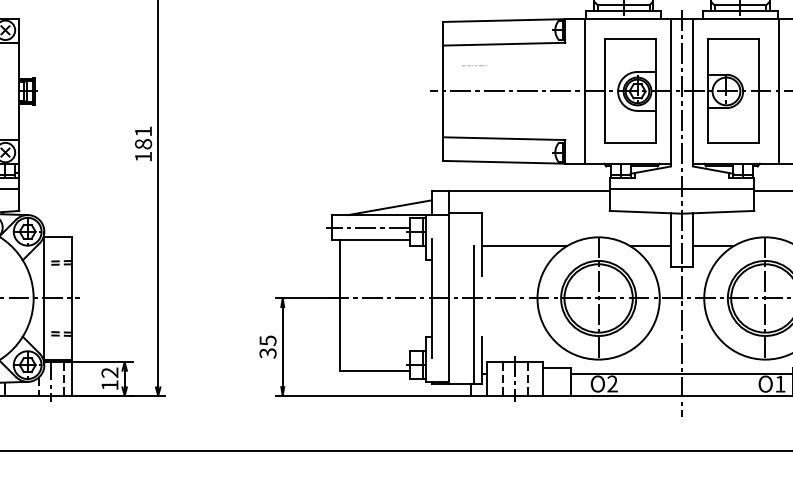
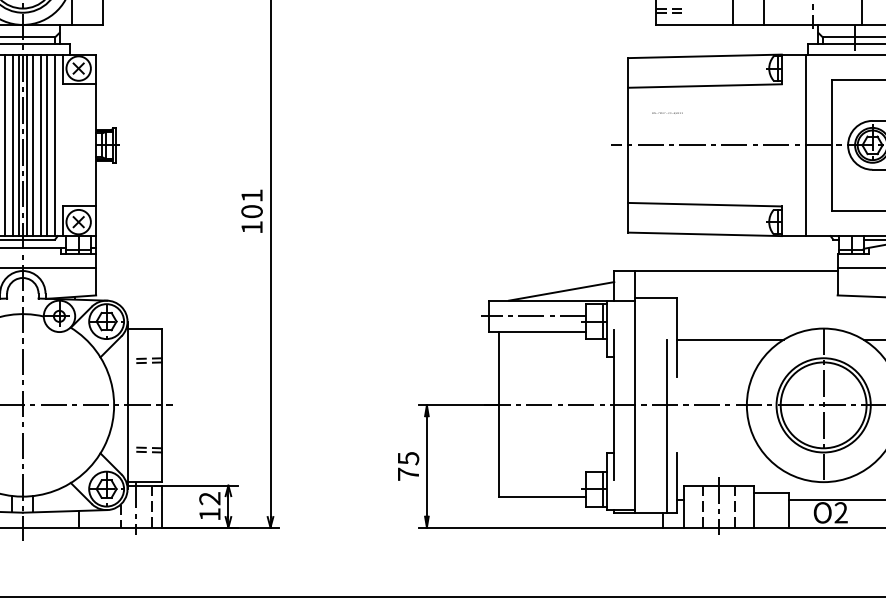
text: (143, 144) -> (252, 211), 181 -> 101
text: (267, 353) -> (407, 474), 35 -> 75

